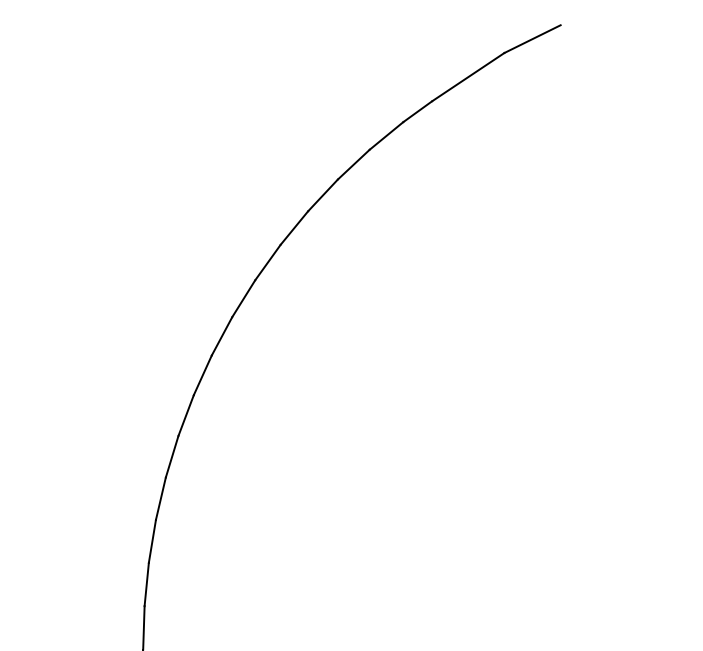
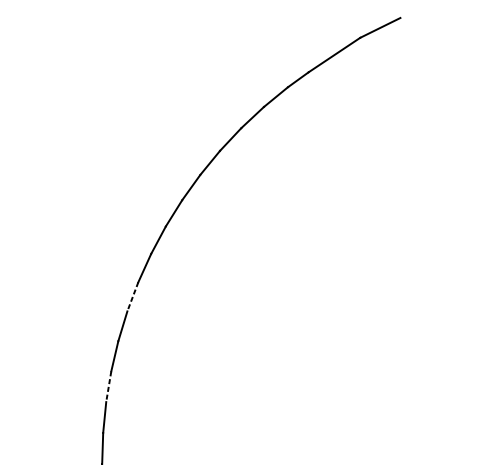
line: (186, 415) -> (133, 296), solid -> dashed
line: (152, 541) -> (108, 386), solid -> dashed

